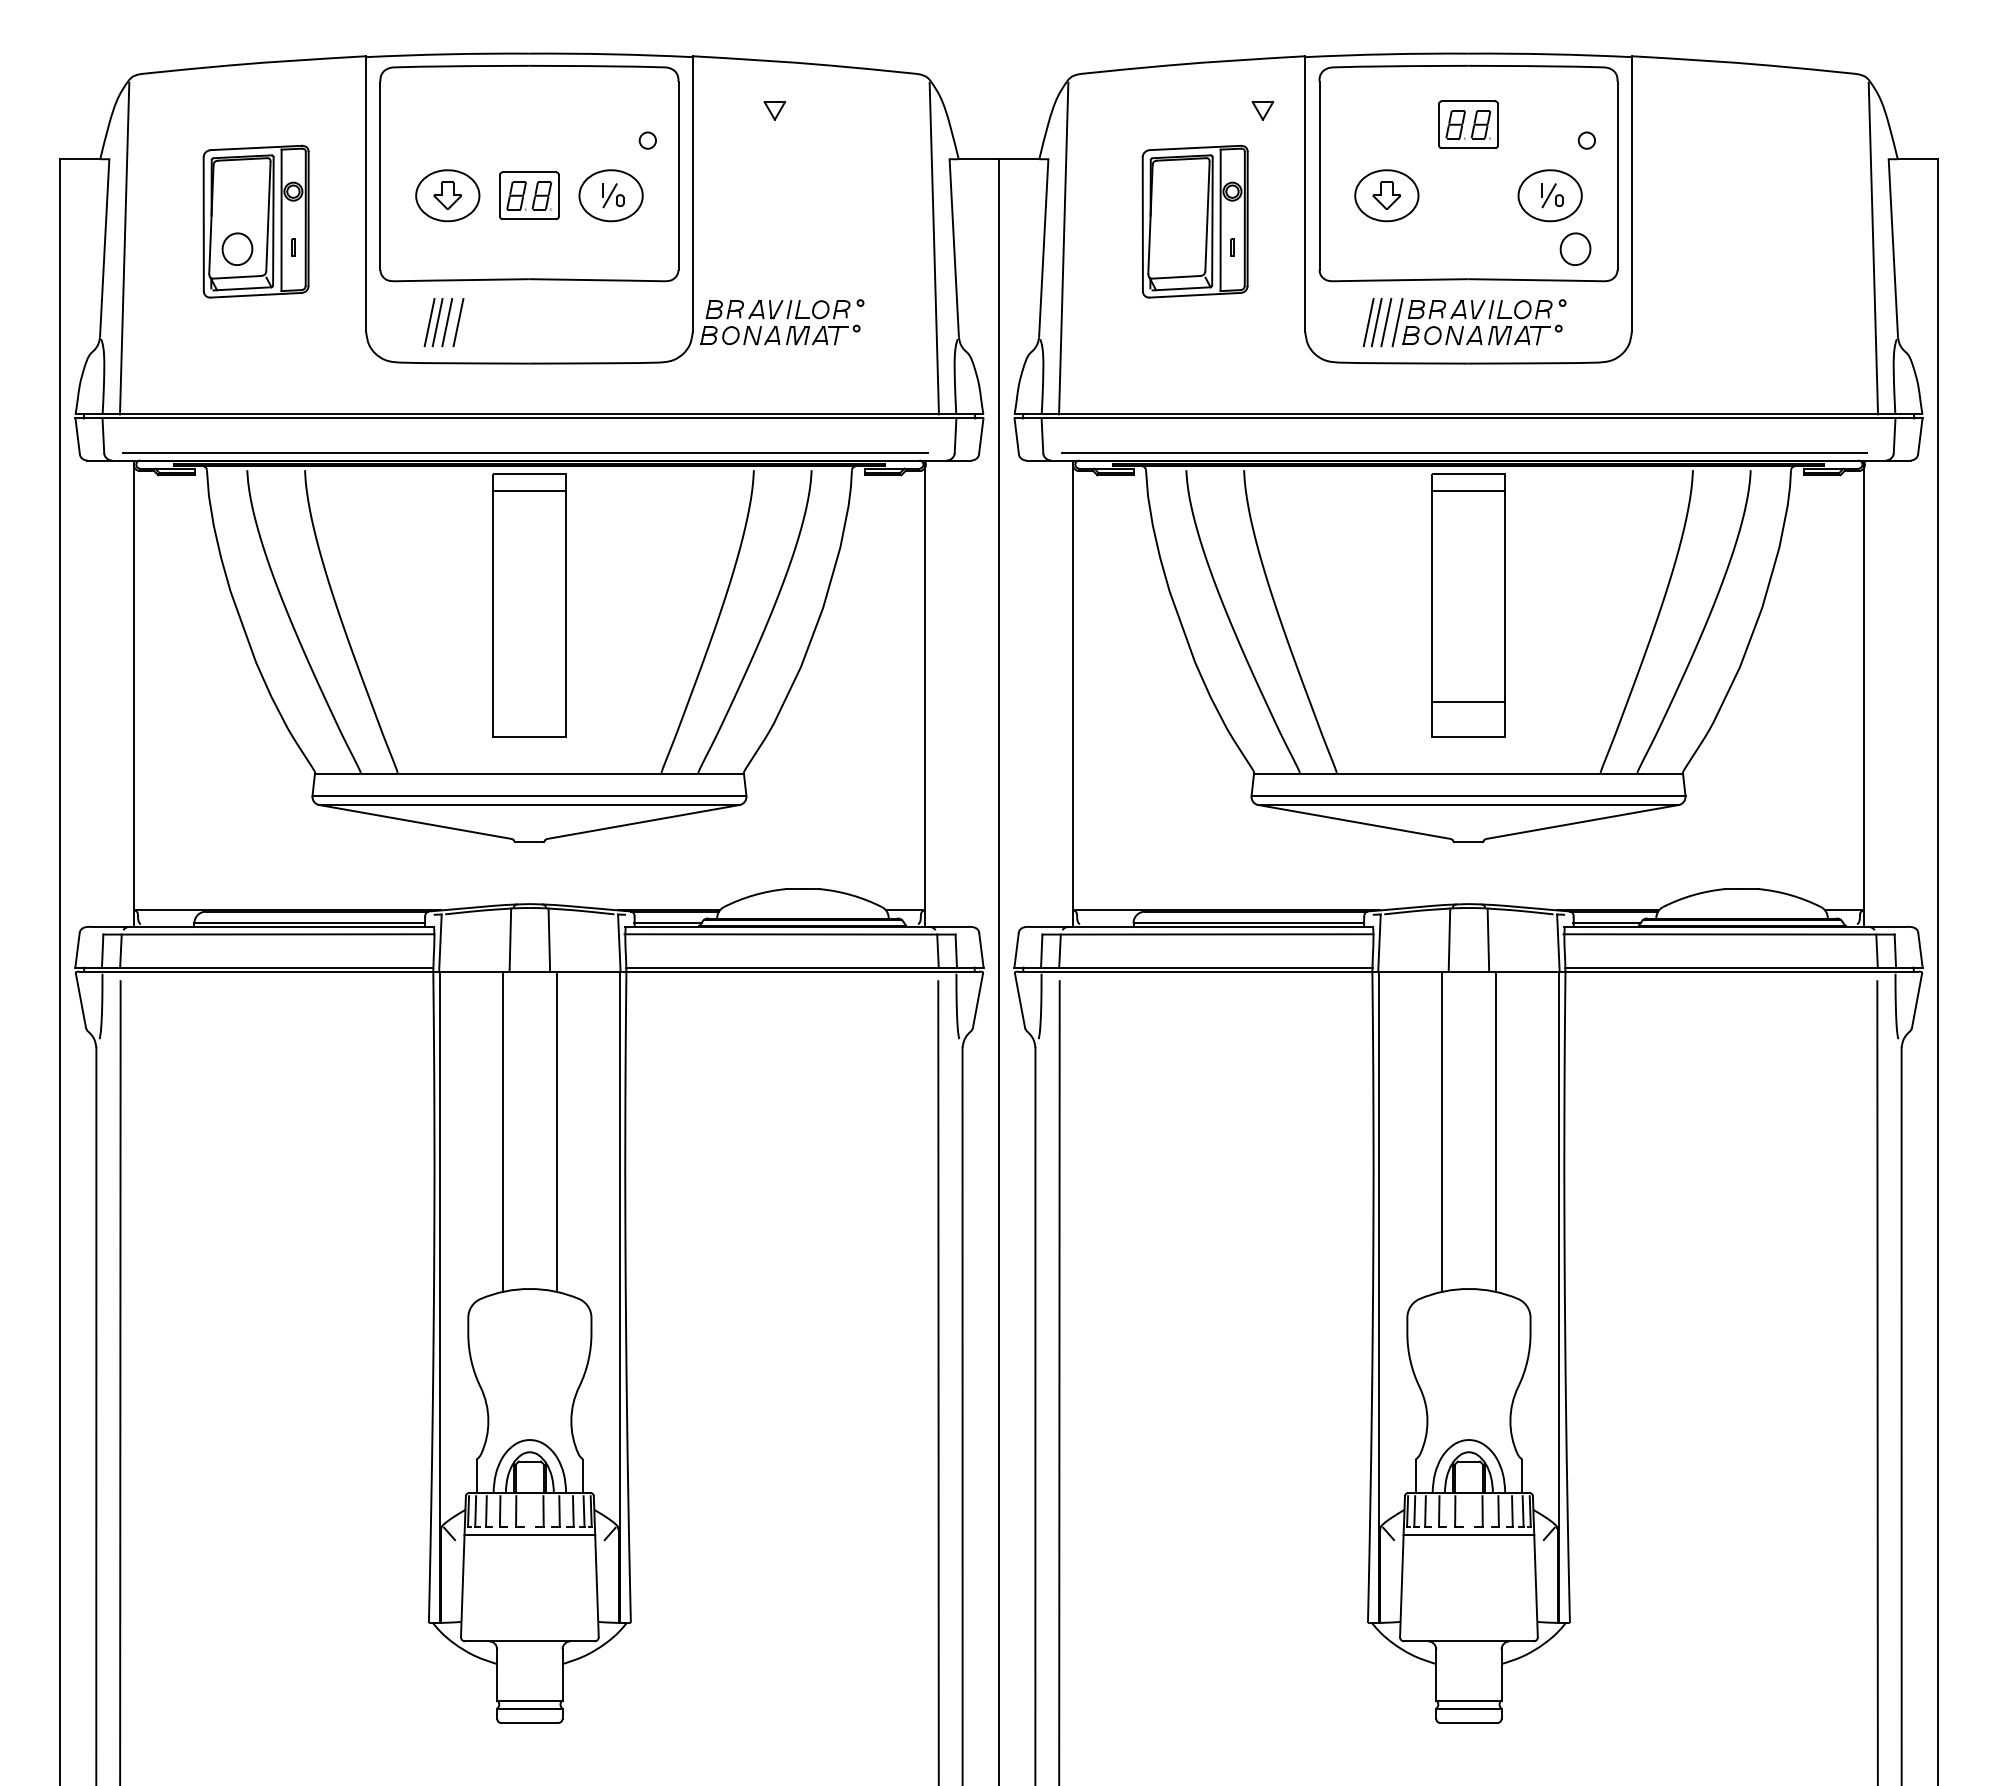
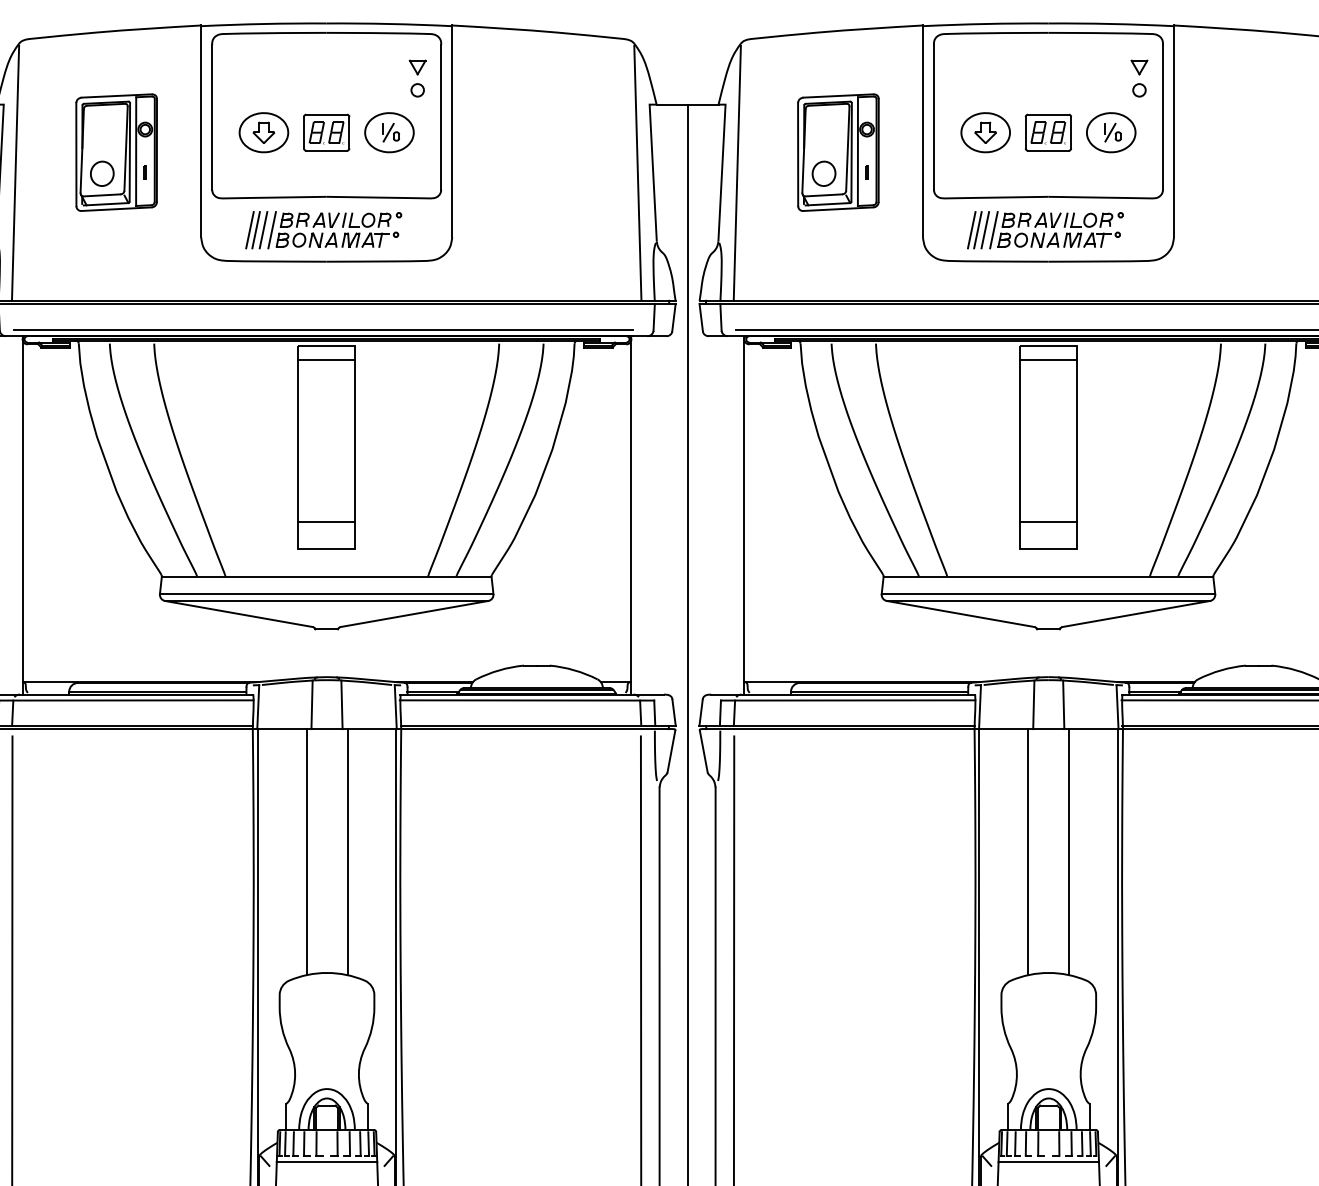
part: (774, 110) -> (417, 67), moved
part: (1262, 110) -> (1139, 67), moved
part: (1468, 124) -> (1048, 132), moved
part: (1575, 248) -> (824, 173), moved
part: (782, 322) -> (339, 230), moved
line: (529, 702) -> (326, 522), added

